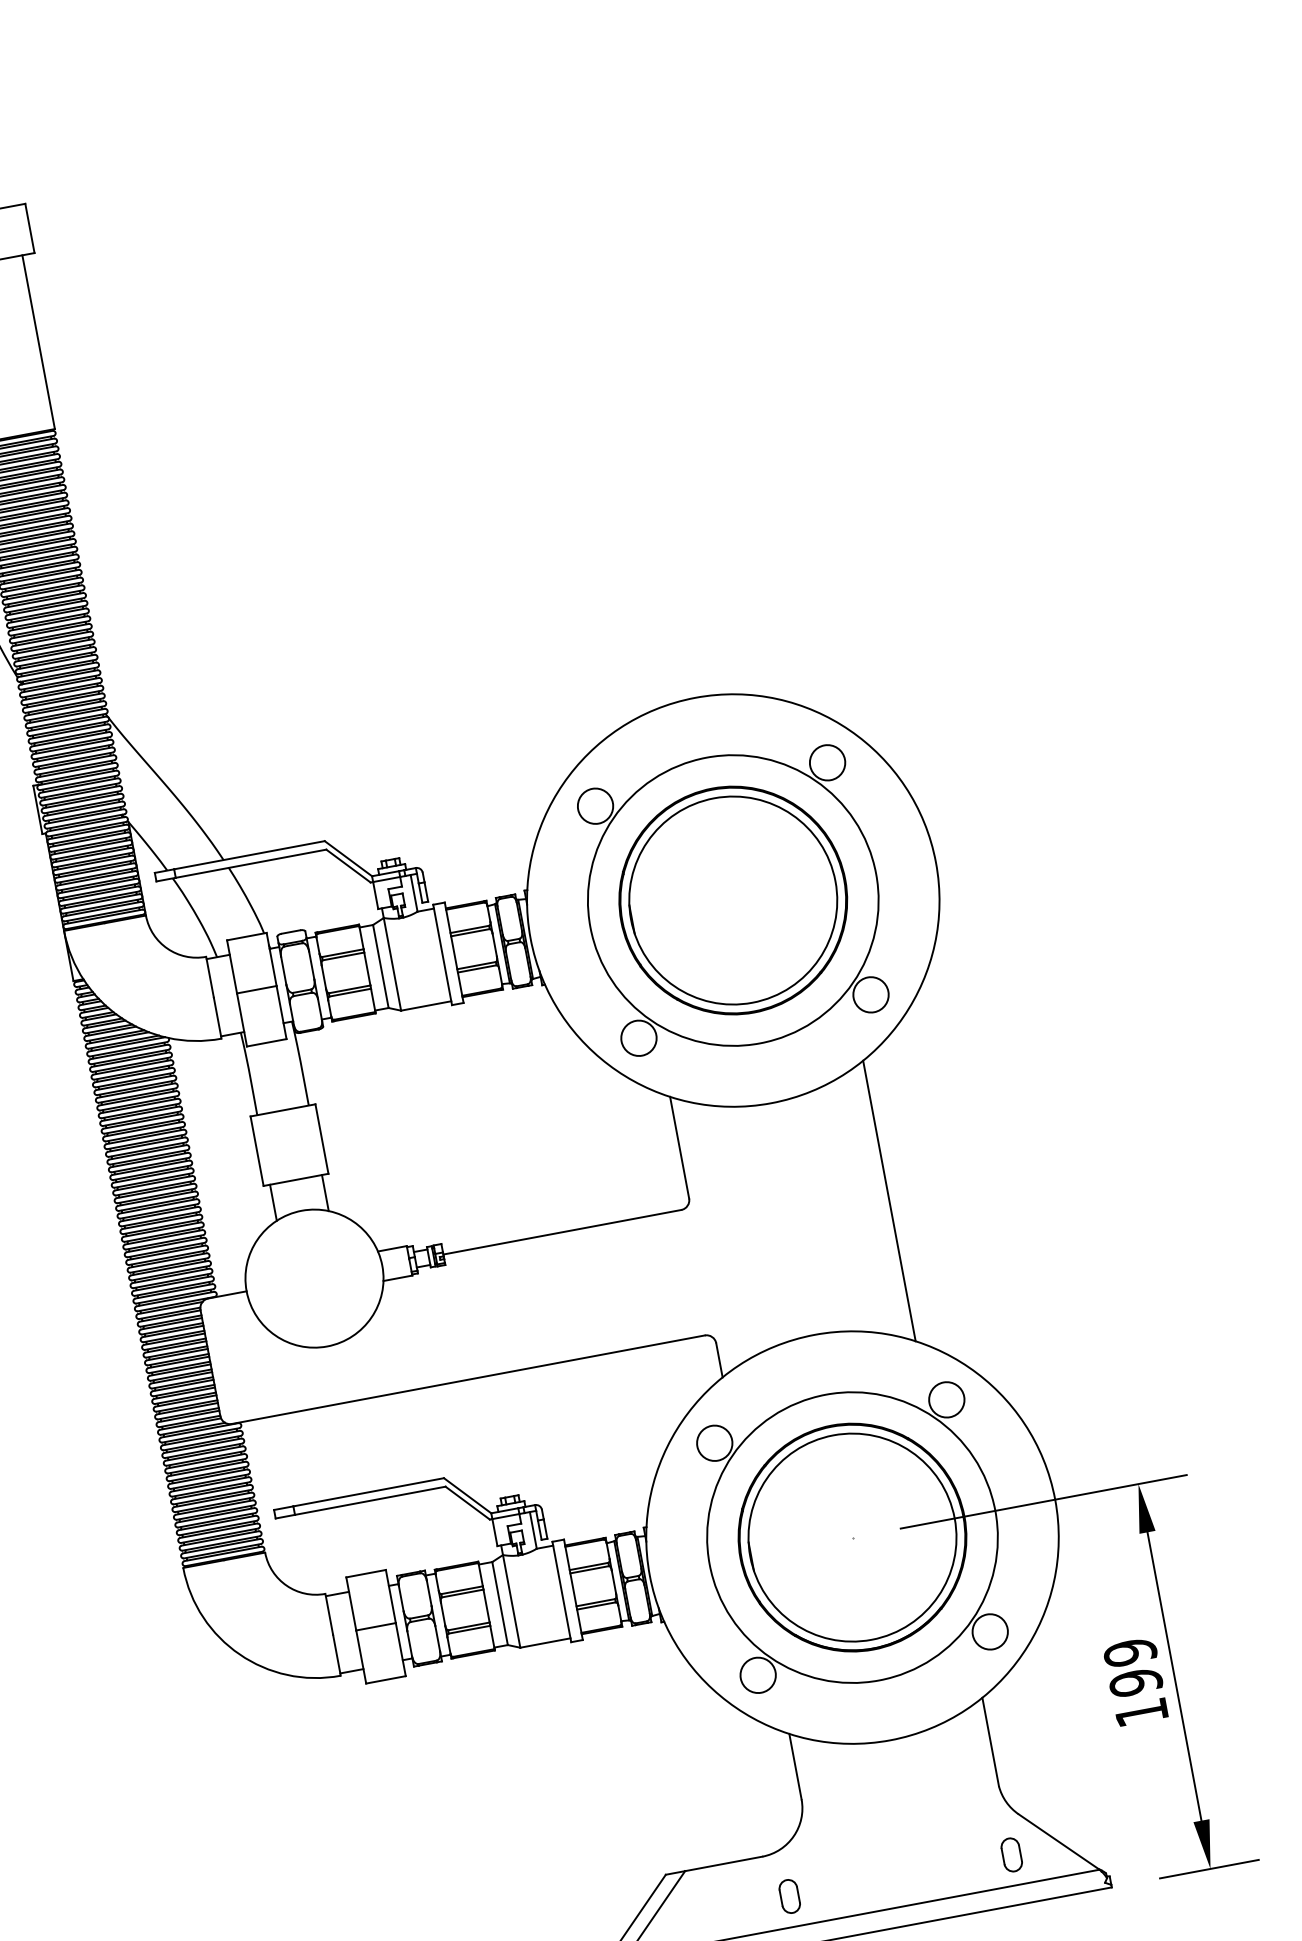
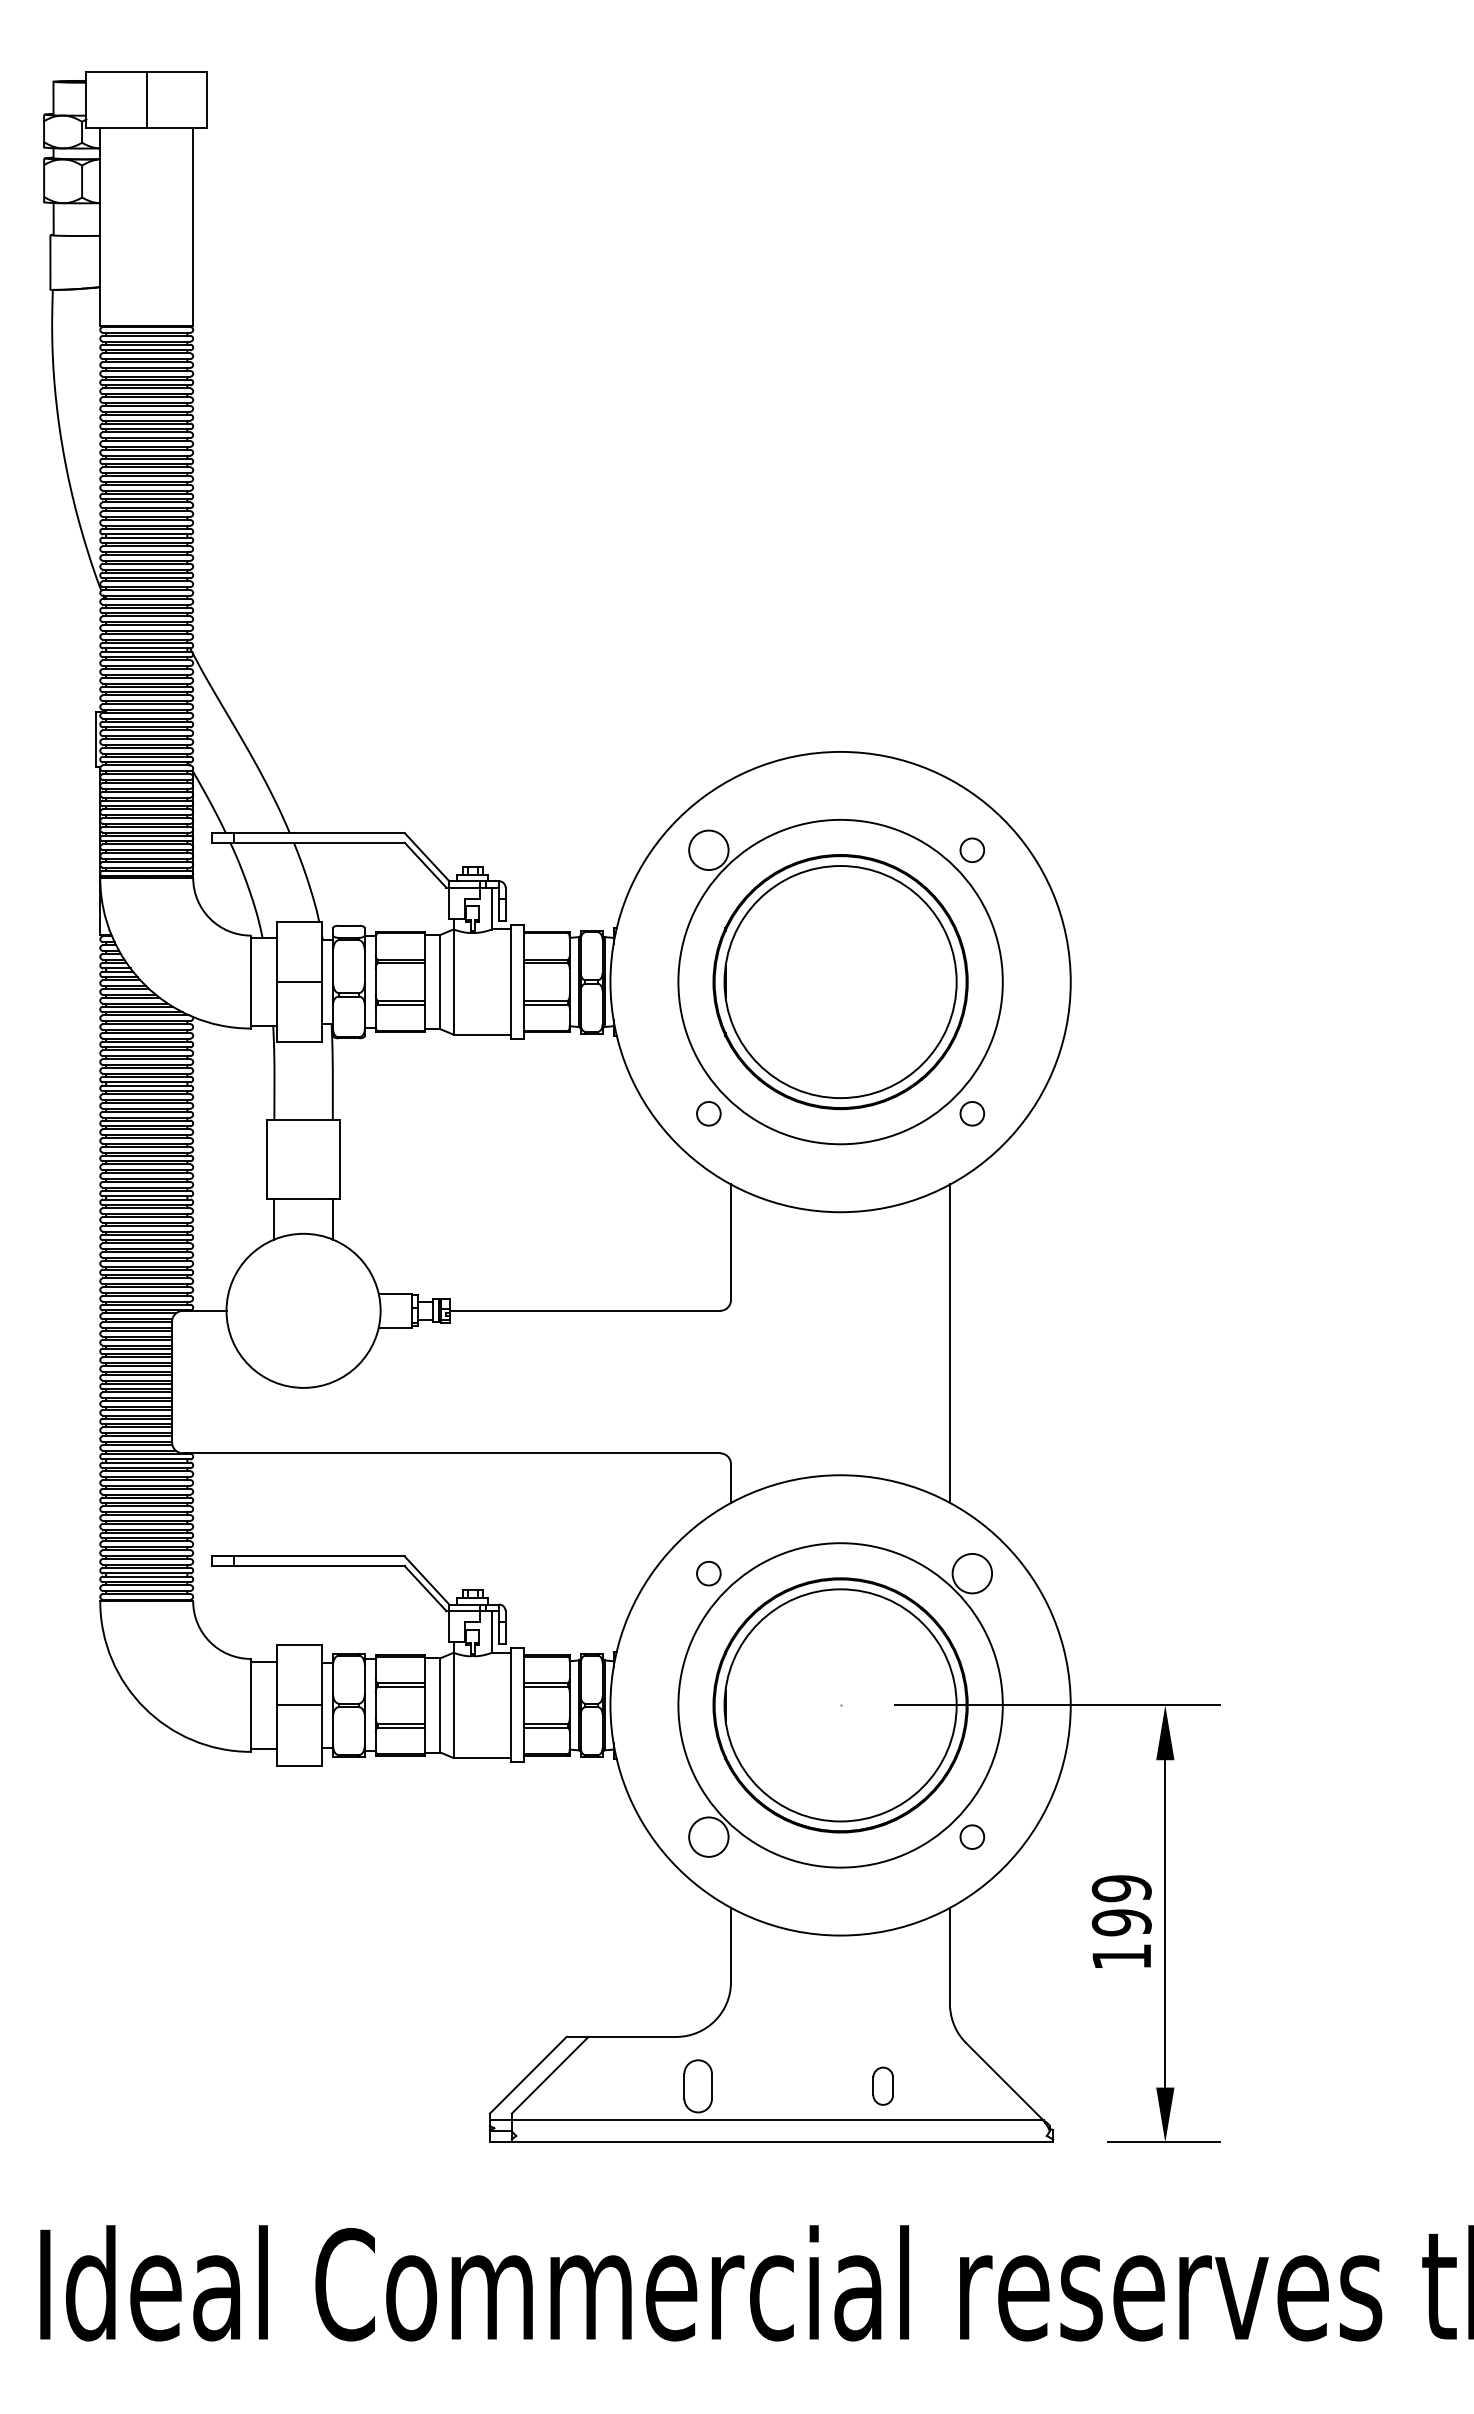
circle: (827, 762) -> (972, 850), size x0.6
circle: (871, 994) -> (972, 1113), size x0.6
circle: (638, 1038) -> (708, 1113), size x0.6
circle: (714, 1443) -> (708, 1573), size x0.6
circle: (990, 1631) -> (972, 1836), size x0.6
part: (1011, 1854) -> (882, 2085), moved
part: (789, 1895) -> (697, 2085), size x1.4

